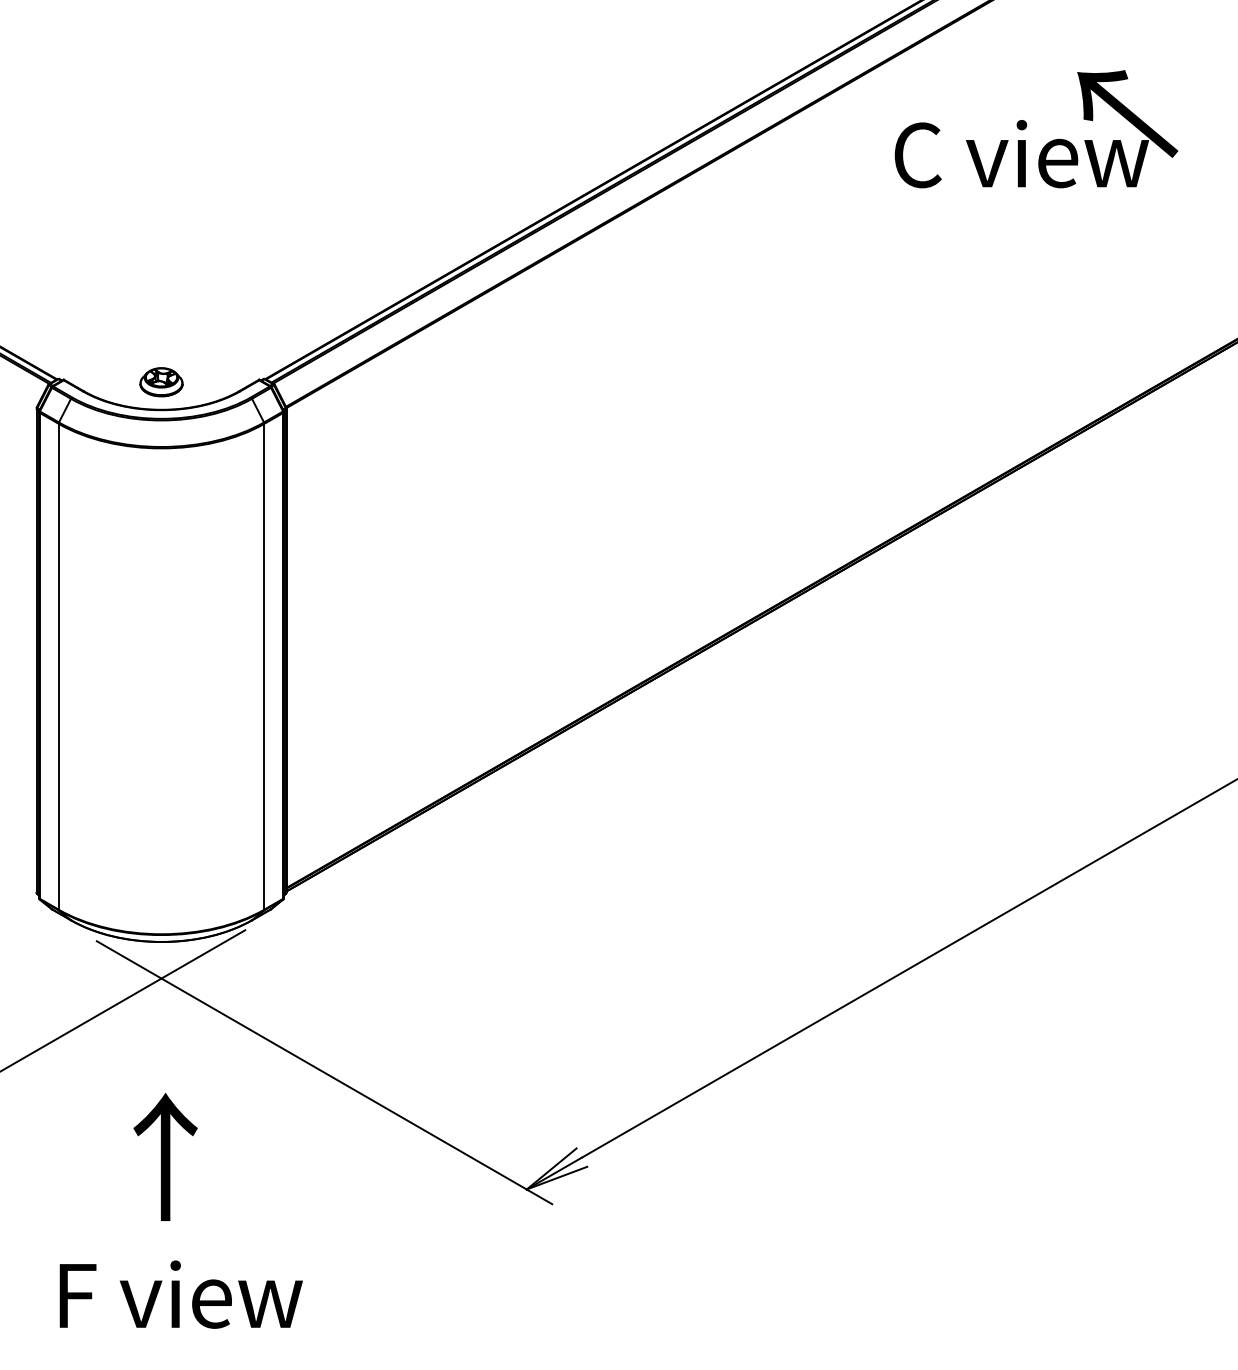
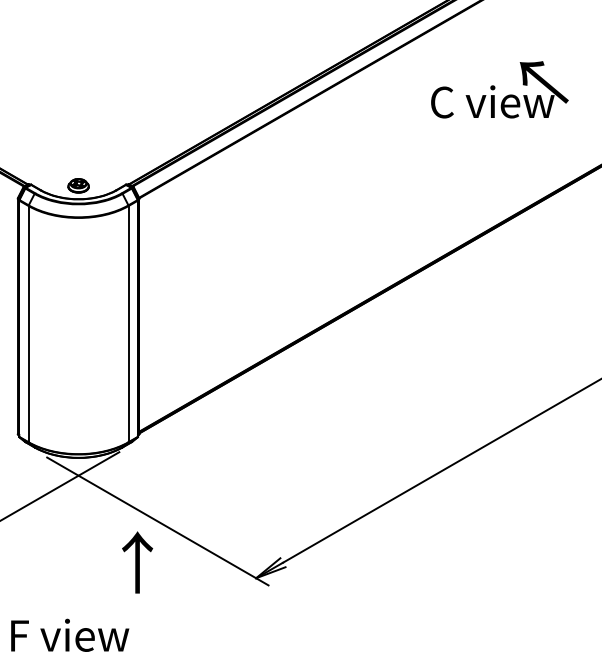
text: (1035, 128) -> (499, 89), moved
text: (165, 1157) -> (137, 562), moved
text: (181, 1292) -> (70, 634), moved

